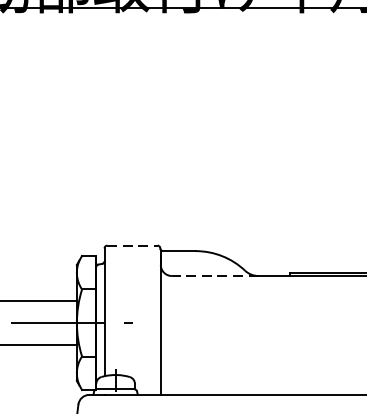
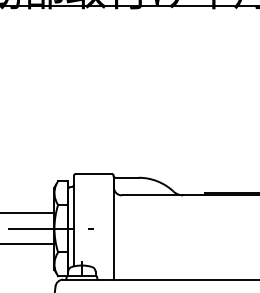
line: (131, 245) -> (93, 173), dashed -> solid
line: (215, 276) -> (152, 195), dashed -> solid

